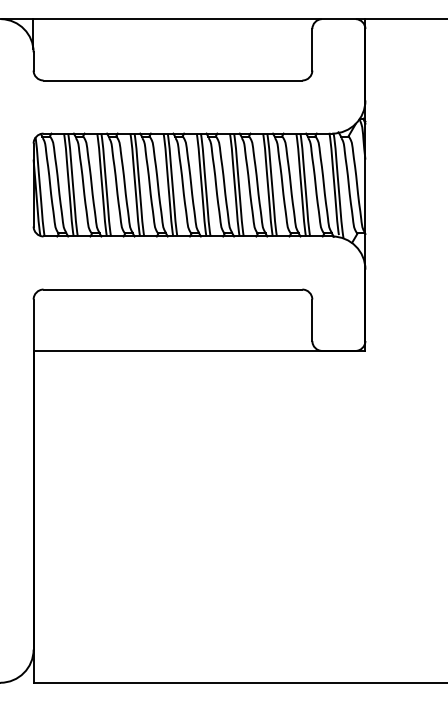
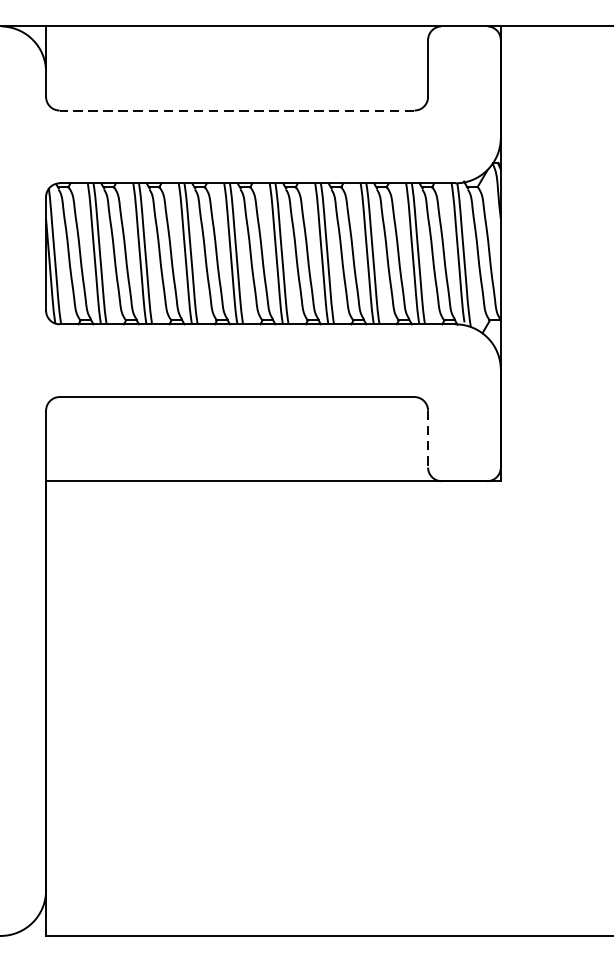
line: (172, 80) -> (236, 110), solid -> dashed
line: (312, 320) -> (428, 439), solid -> dashed

